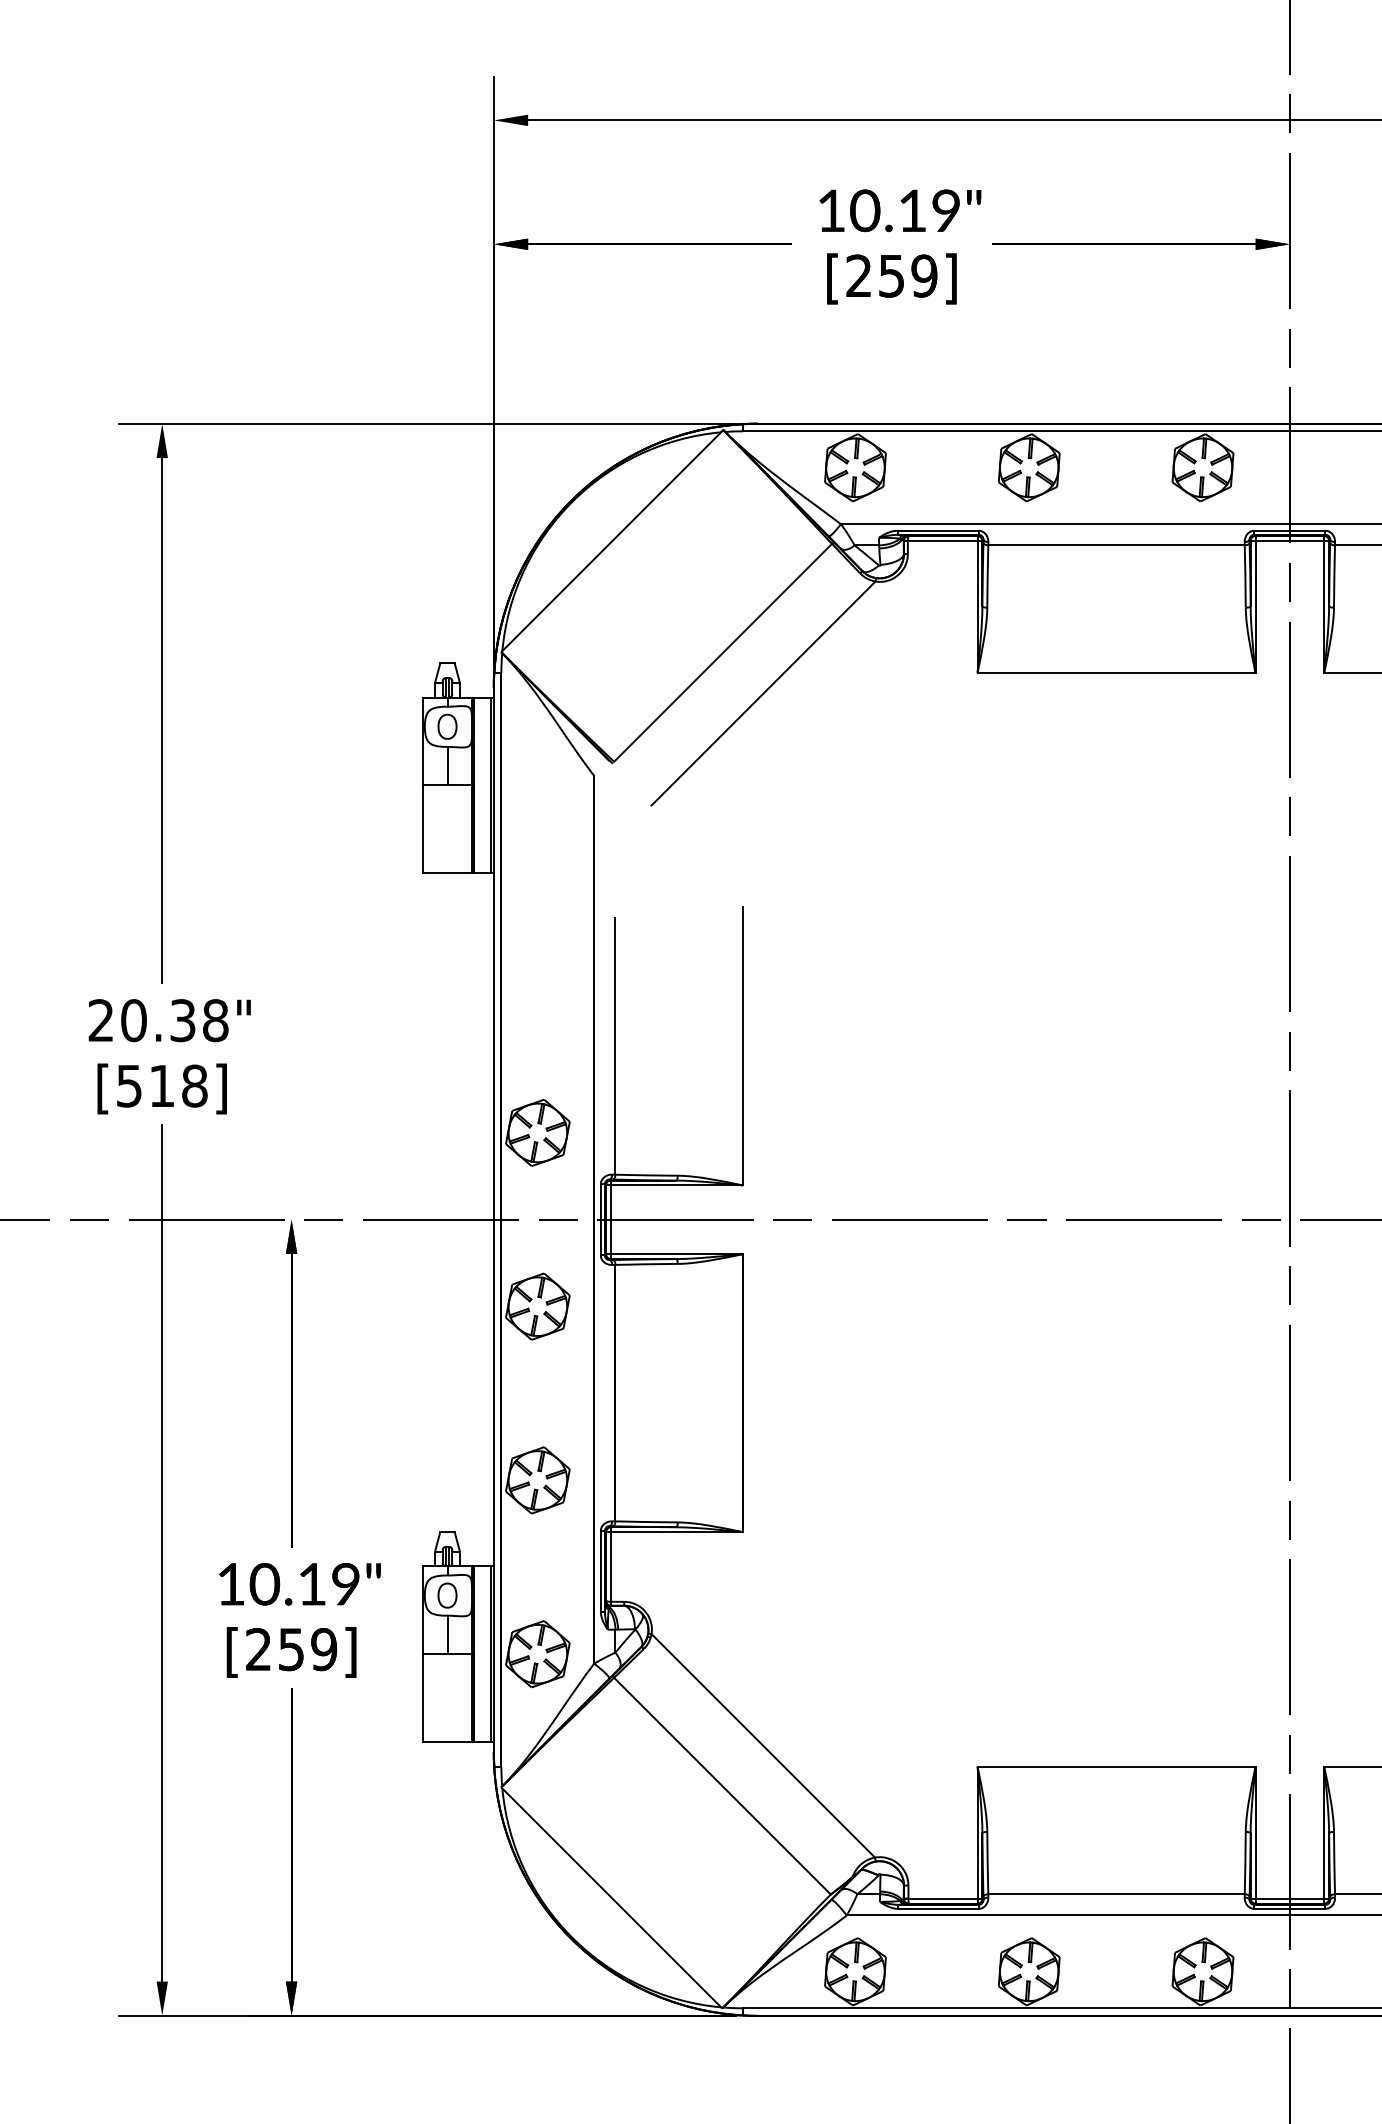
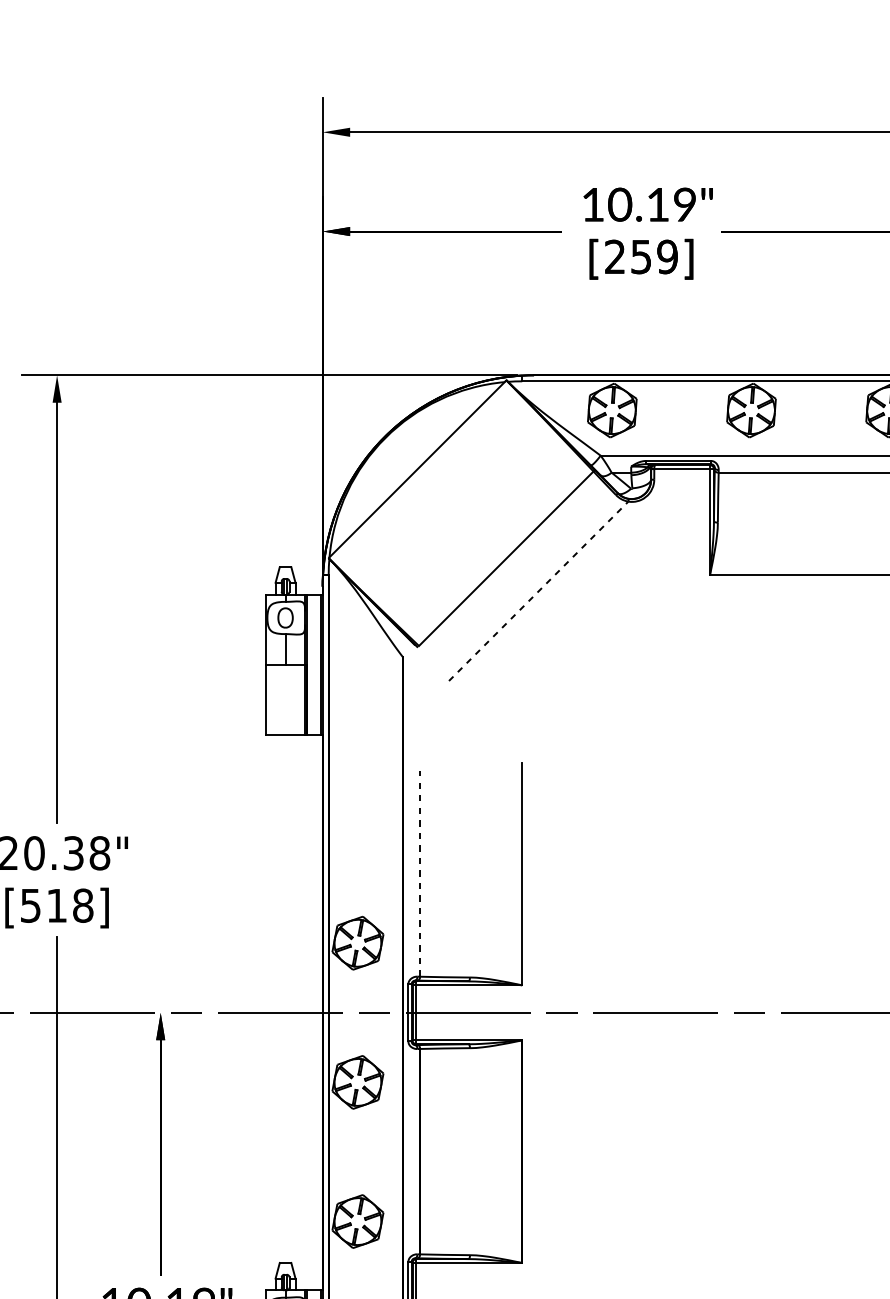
line: (763, 693) -> (538, 591), solid -> dashed
line: (615, 1045) -> (420, 873), solid -> dashed

